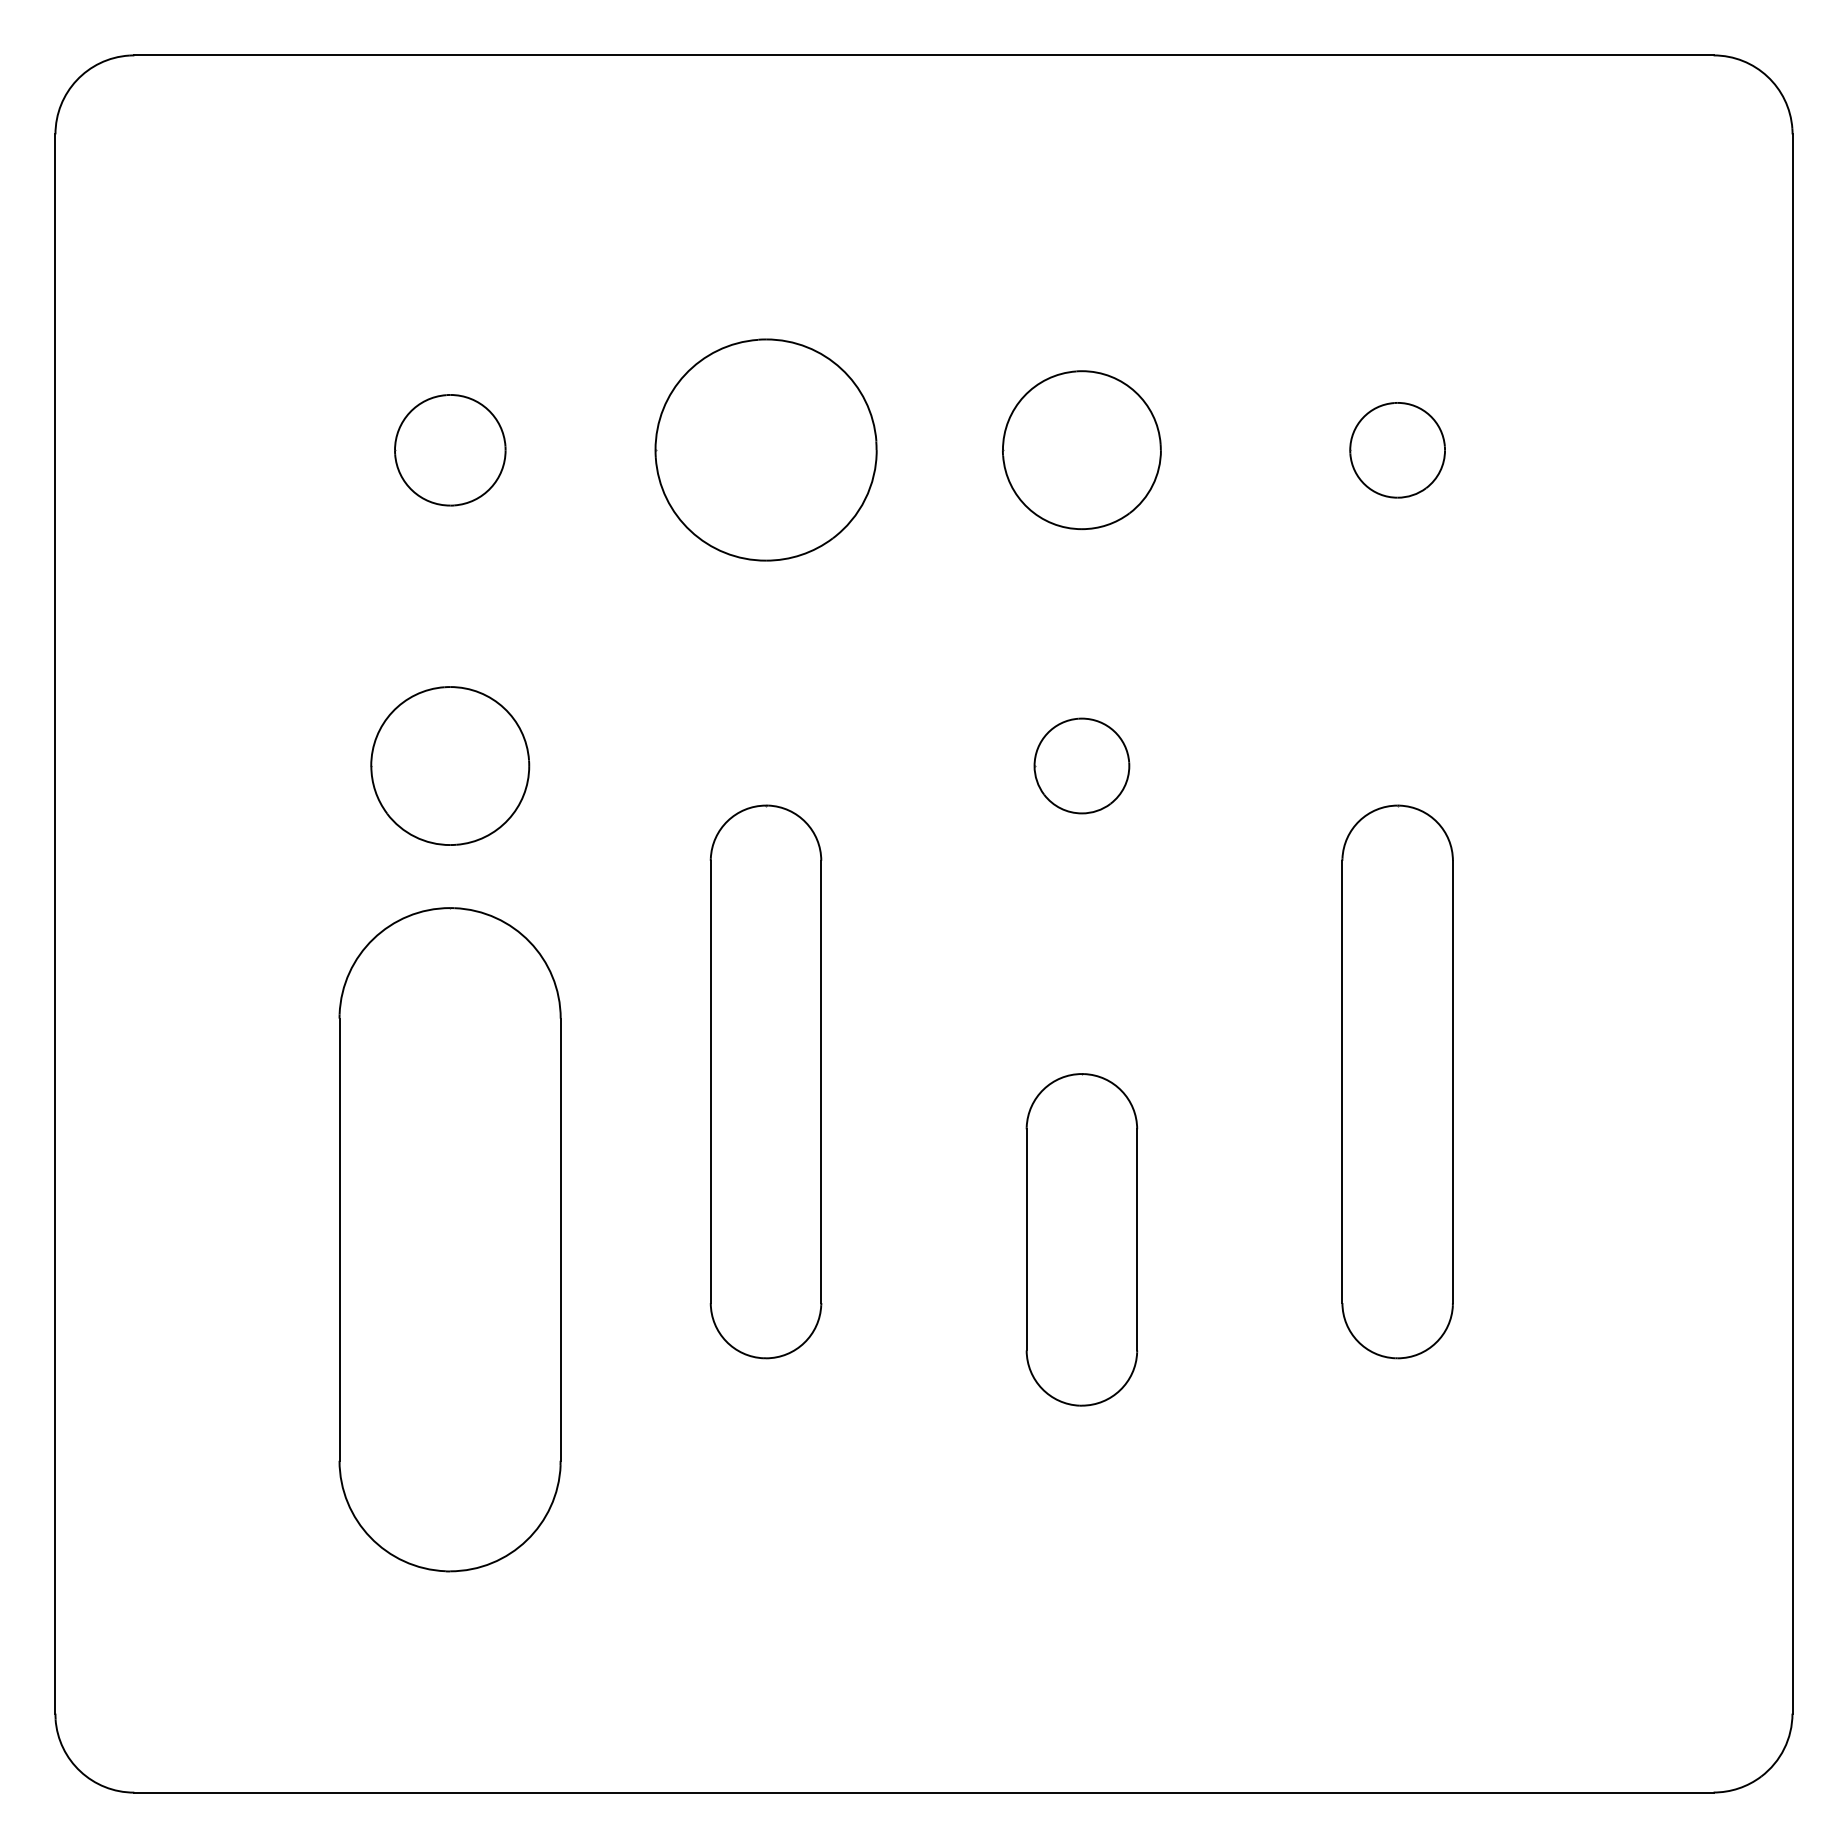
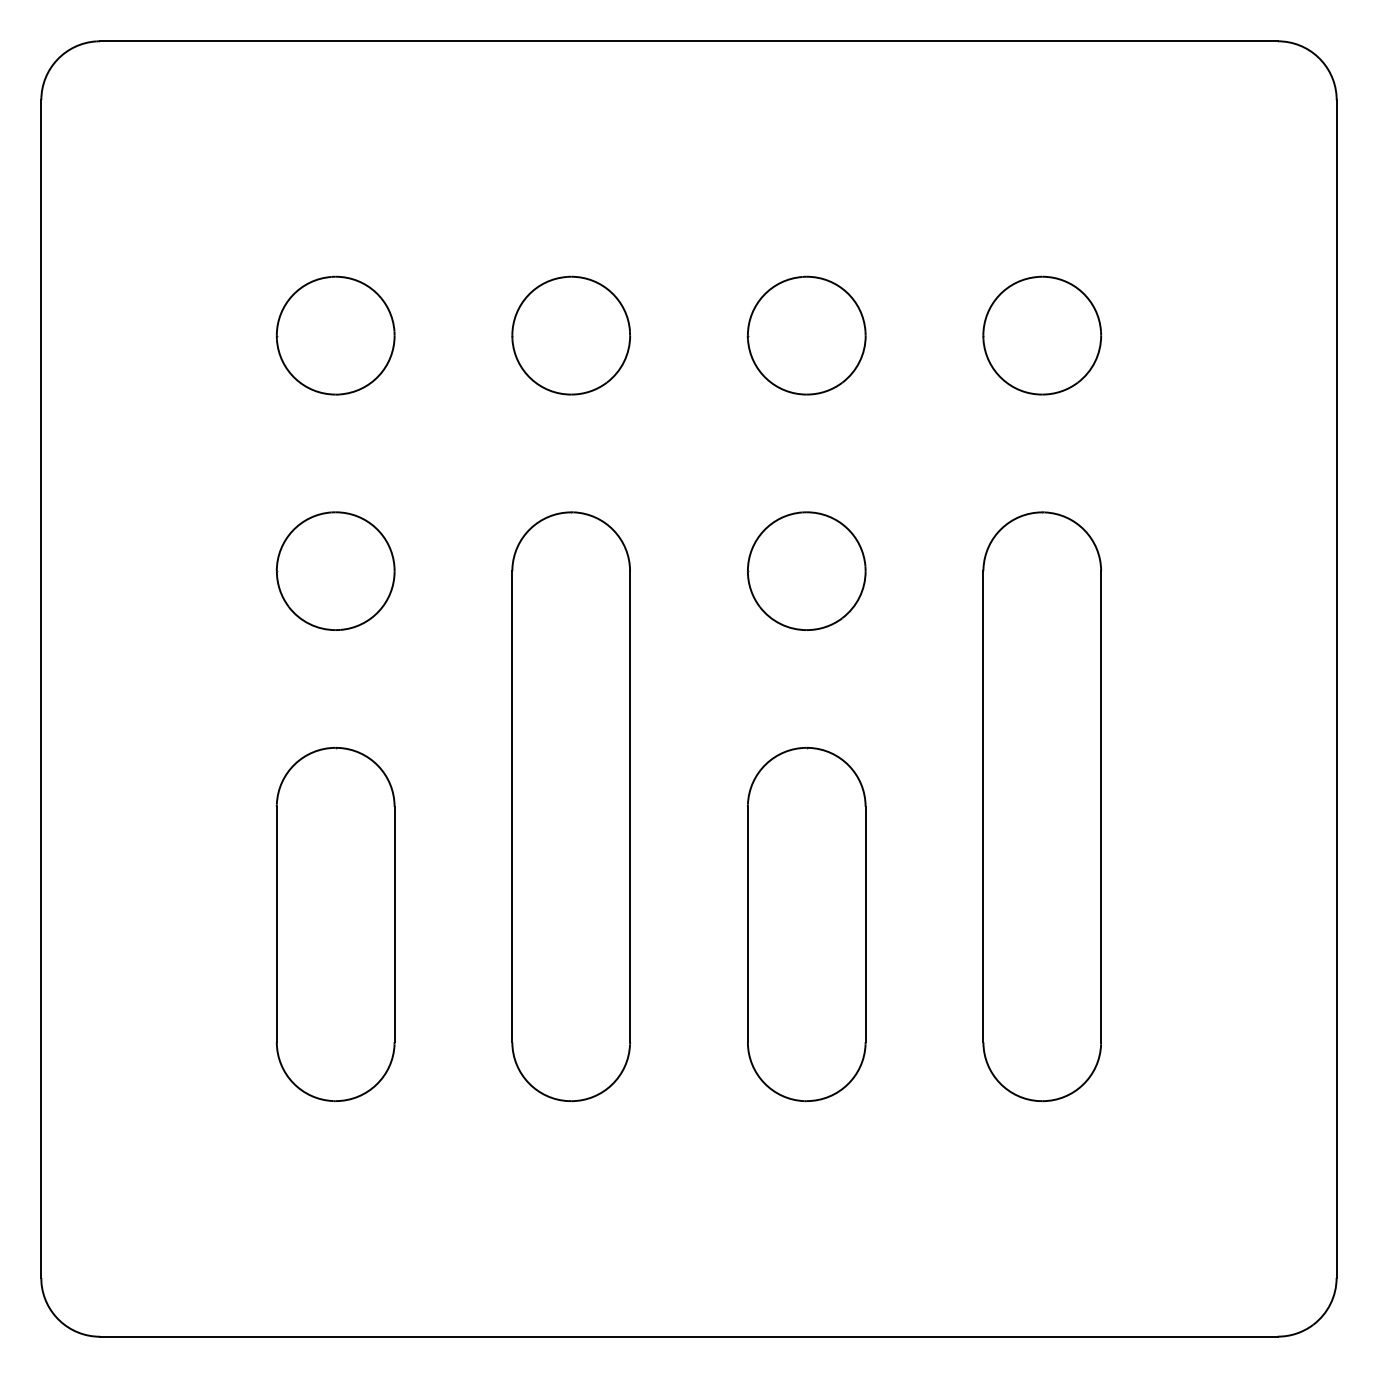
part: (450, 450) -> (335, 335), size x1.43
part: (765, 450) -> (570, 335), size x0.71
part: (1397, 450) -> (1042, 335), size x1.67
part: (1081, 765) -> (806, 570), size x1.67
part: (765, 1081) -> (570, 806), size x1.43
part: (1397, 1081) -> (1042, 806), size x1.43
part: (450, 1239) -> (335, 924), size x0.71
part: (1081, 1239) -> (806, 924), size x1.43

